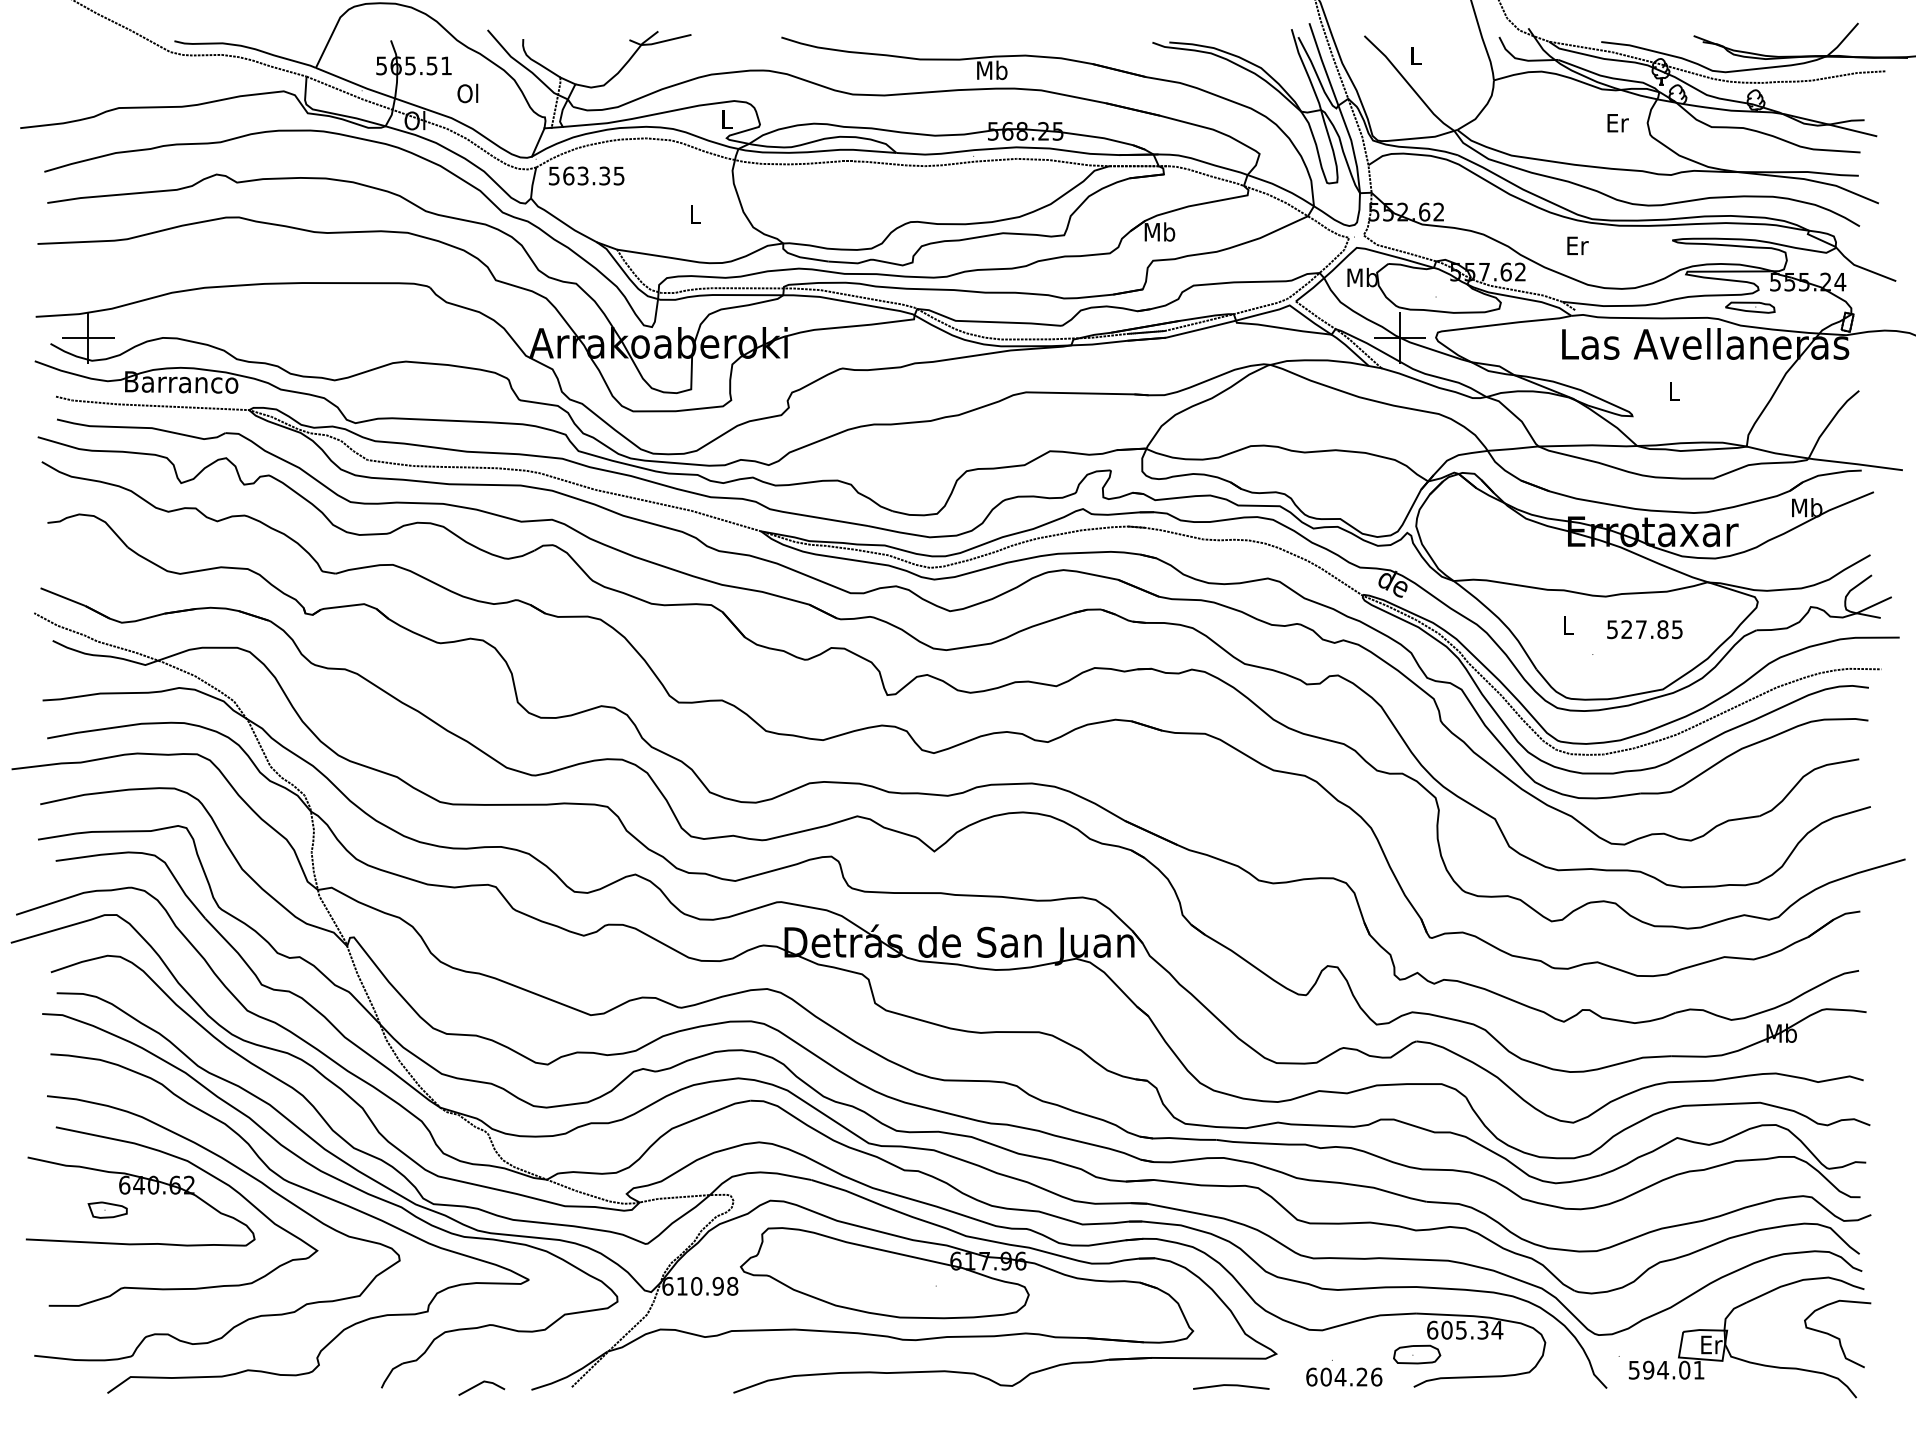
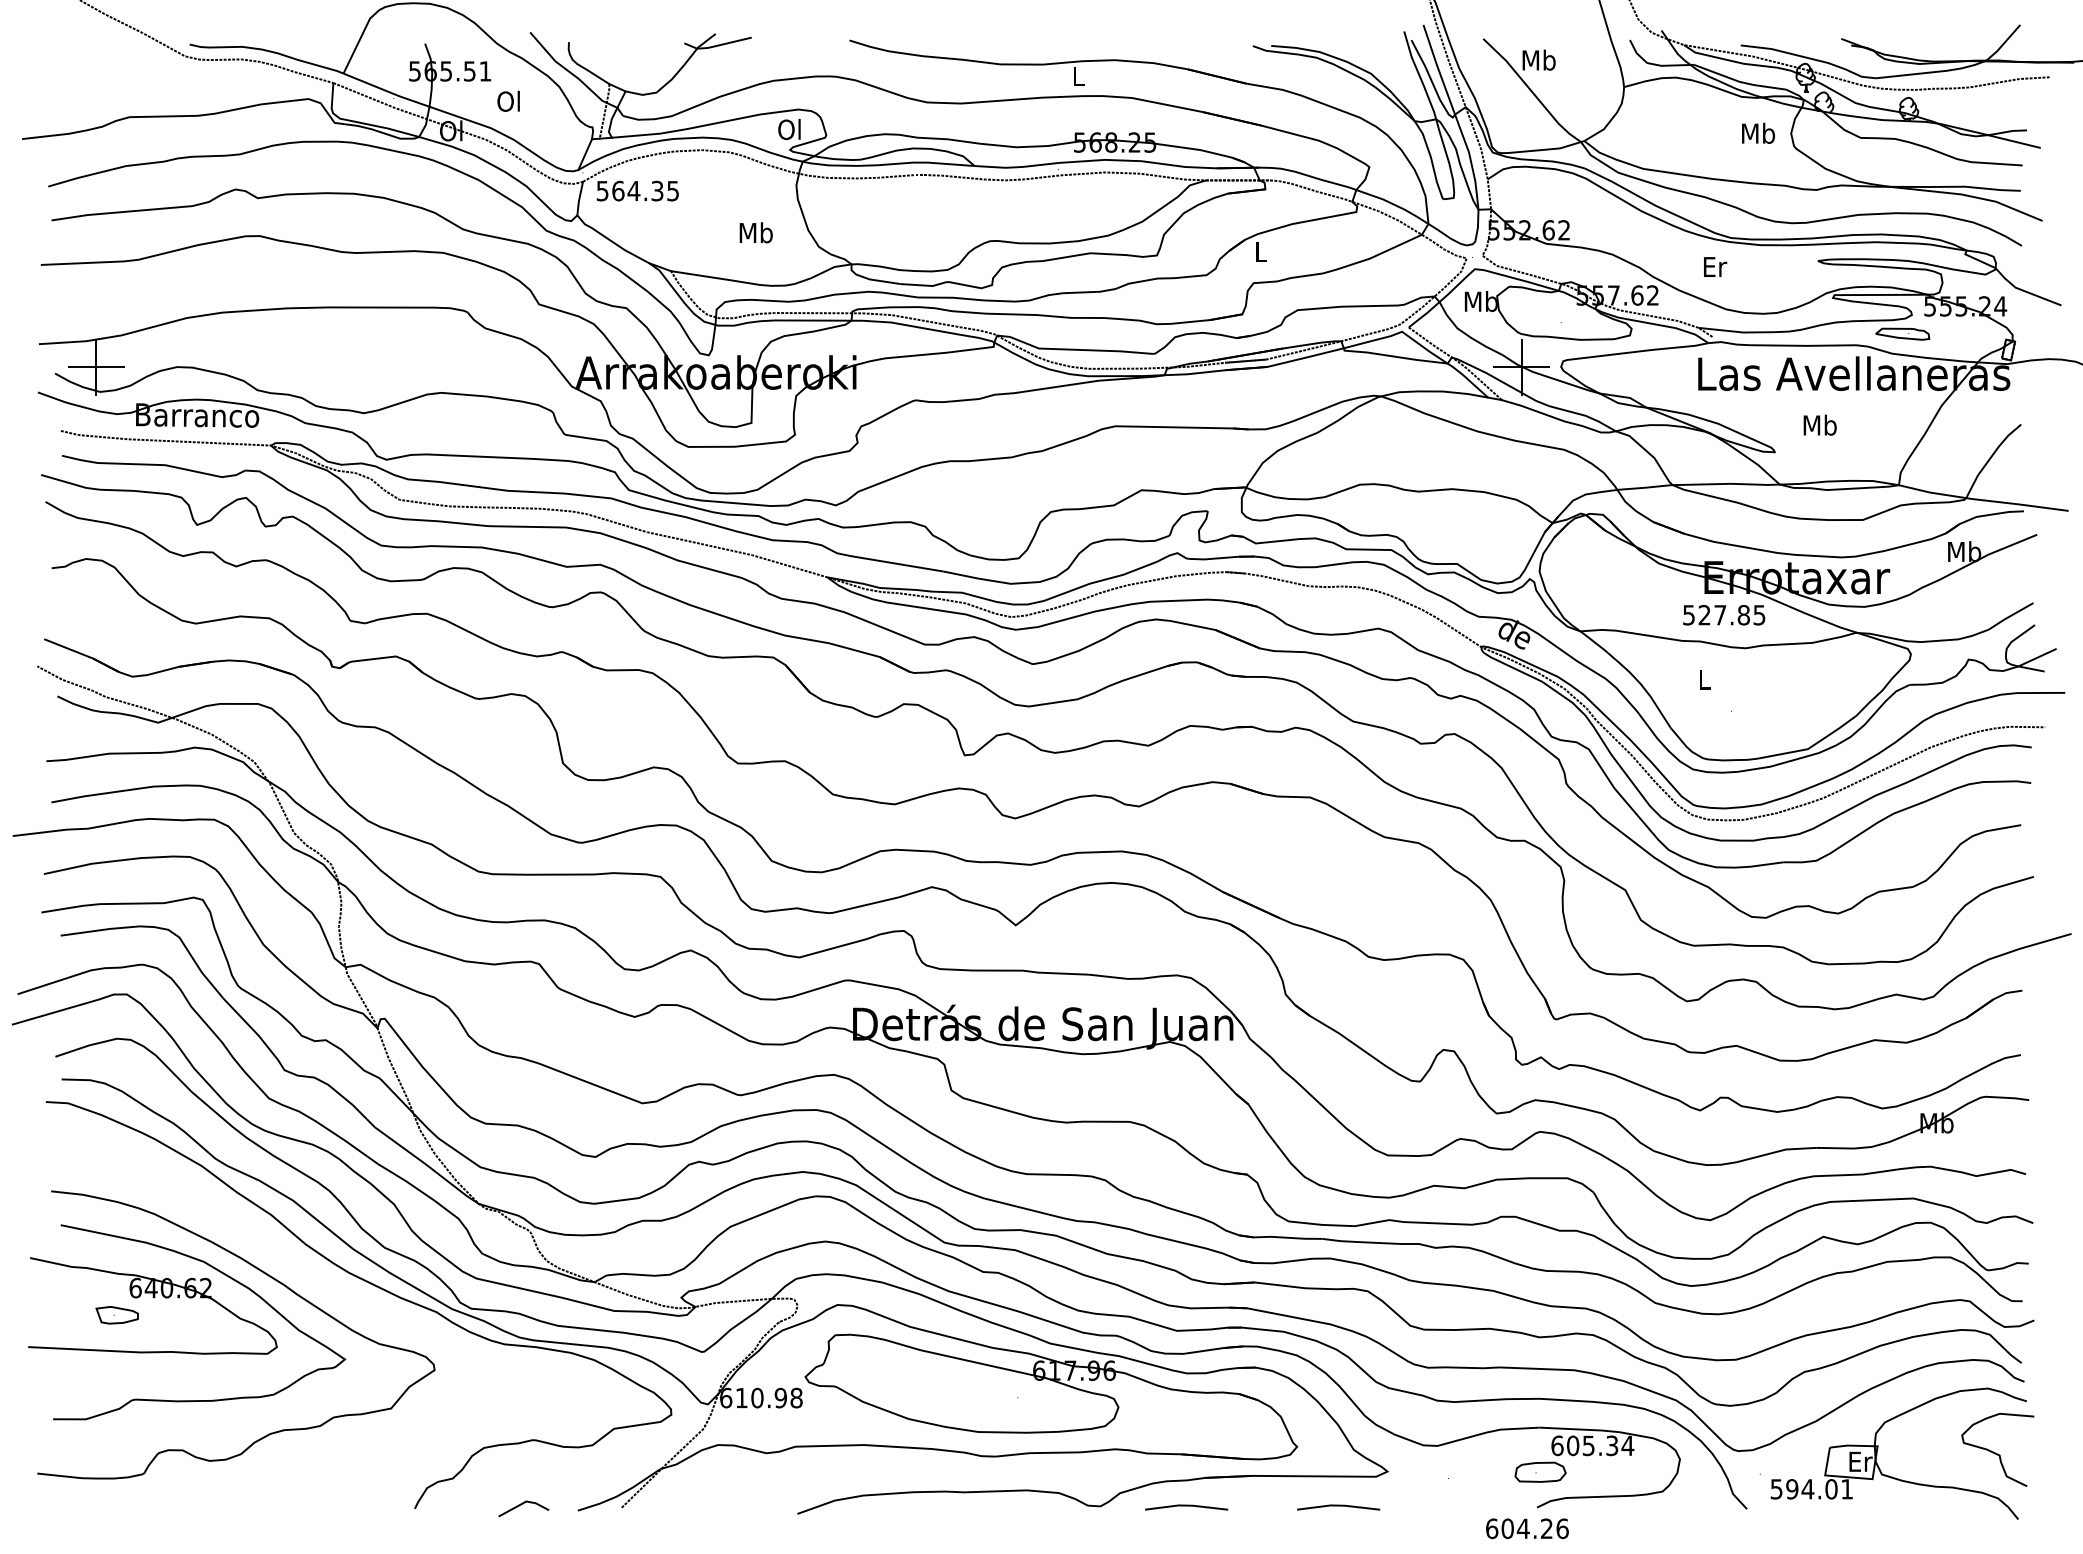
text: (1415, 54) -> (1538, 59), L -> Mb
text: (992, 69) -> (1078, 75), Mb -> L
text: (726, 119) -> (789, 129), L -> Ol
text: (1617, 122) -> (1758, 132), Er -> Mb
text: (582, 175) -> (633, 190), 563.35 -> 564.35
text: (694, 214) -> (755, 232), L -> Mb
text: (1159, 231) -> (1260, 251), Mb -> L
text: (1673, 390) -> (1819, 424), L -> Mb
text: (1645, 629) -> (1724, 615), moved
curve: (305, 1190) -> (332, 1293), removed
text: (1344, 1376) -> (1527, 1528), moved
line: (1091, 1386) -> (1186, 1506), added

